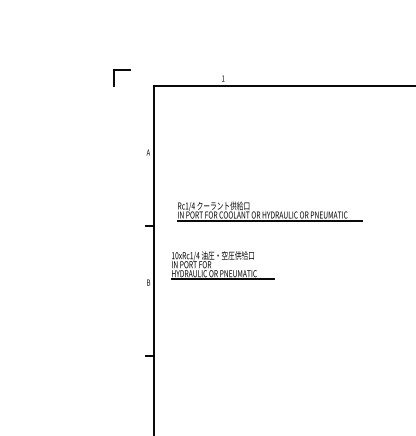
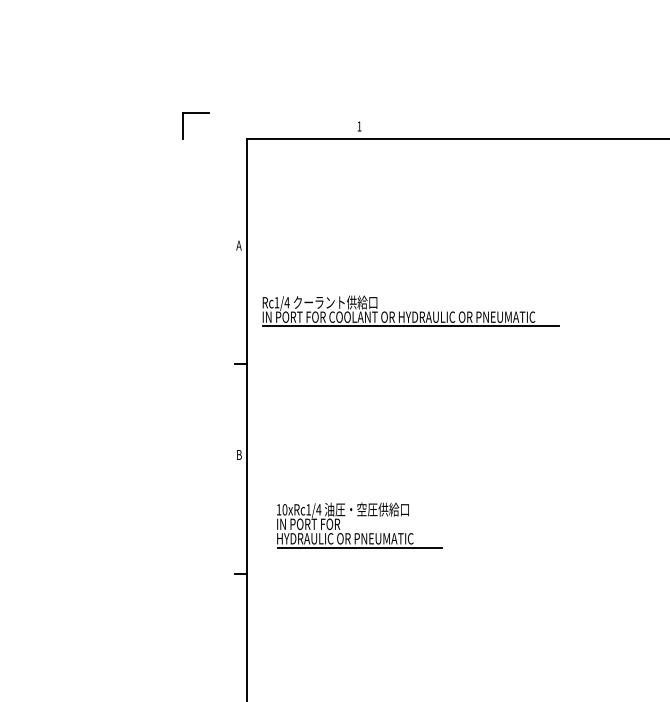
part: (269, 211) -> (409, 311), moved
part: (222, 265) -> (358, 525), moved

